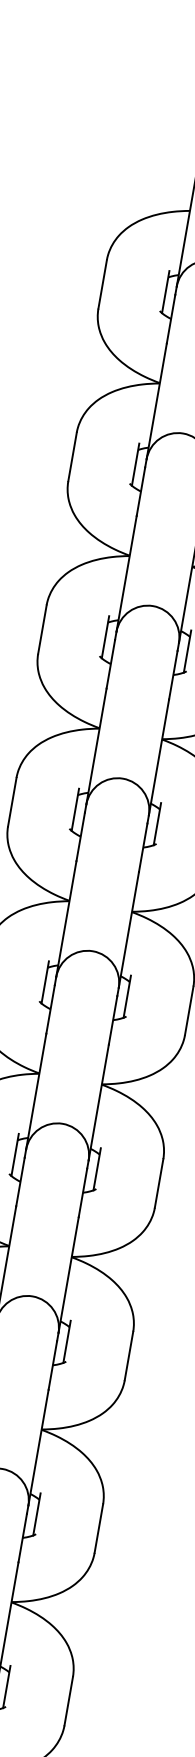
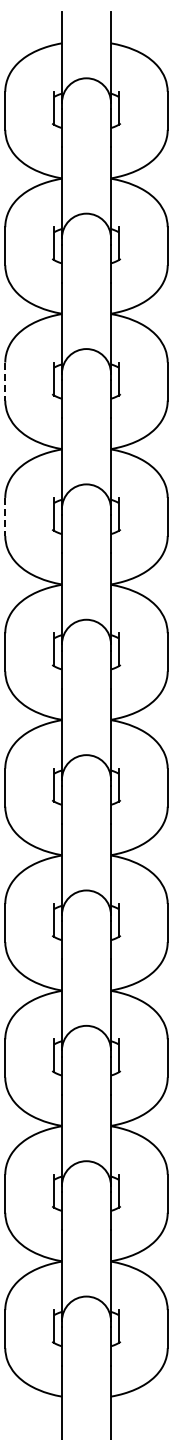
line: (42, 630) -> (5, 382), solid -> dashed
line: (12, 802) -> (5, 517), solid -> dashed

